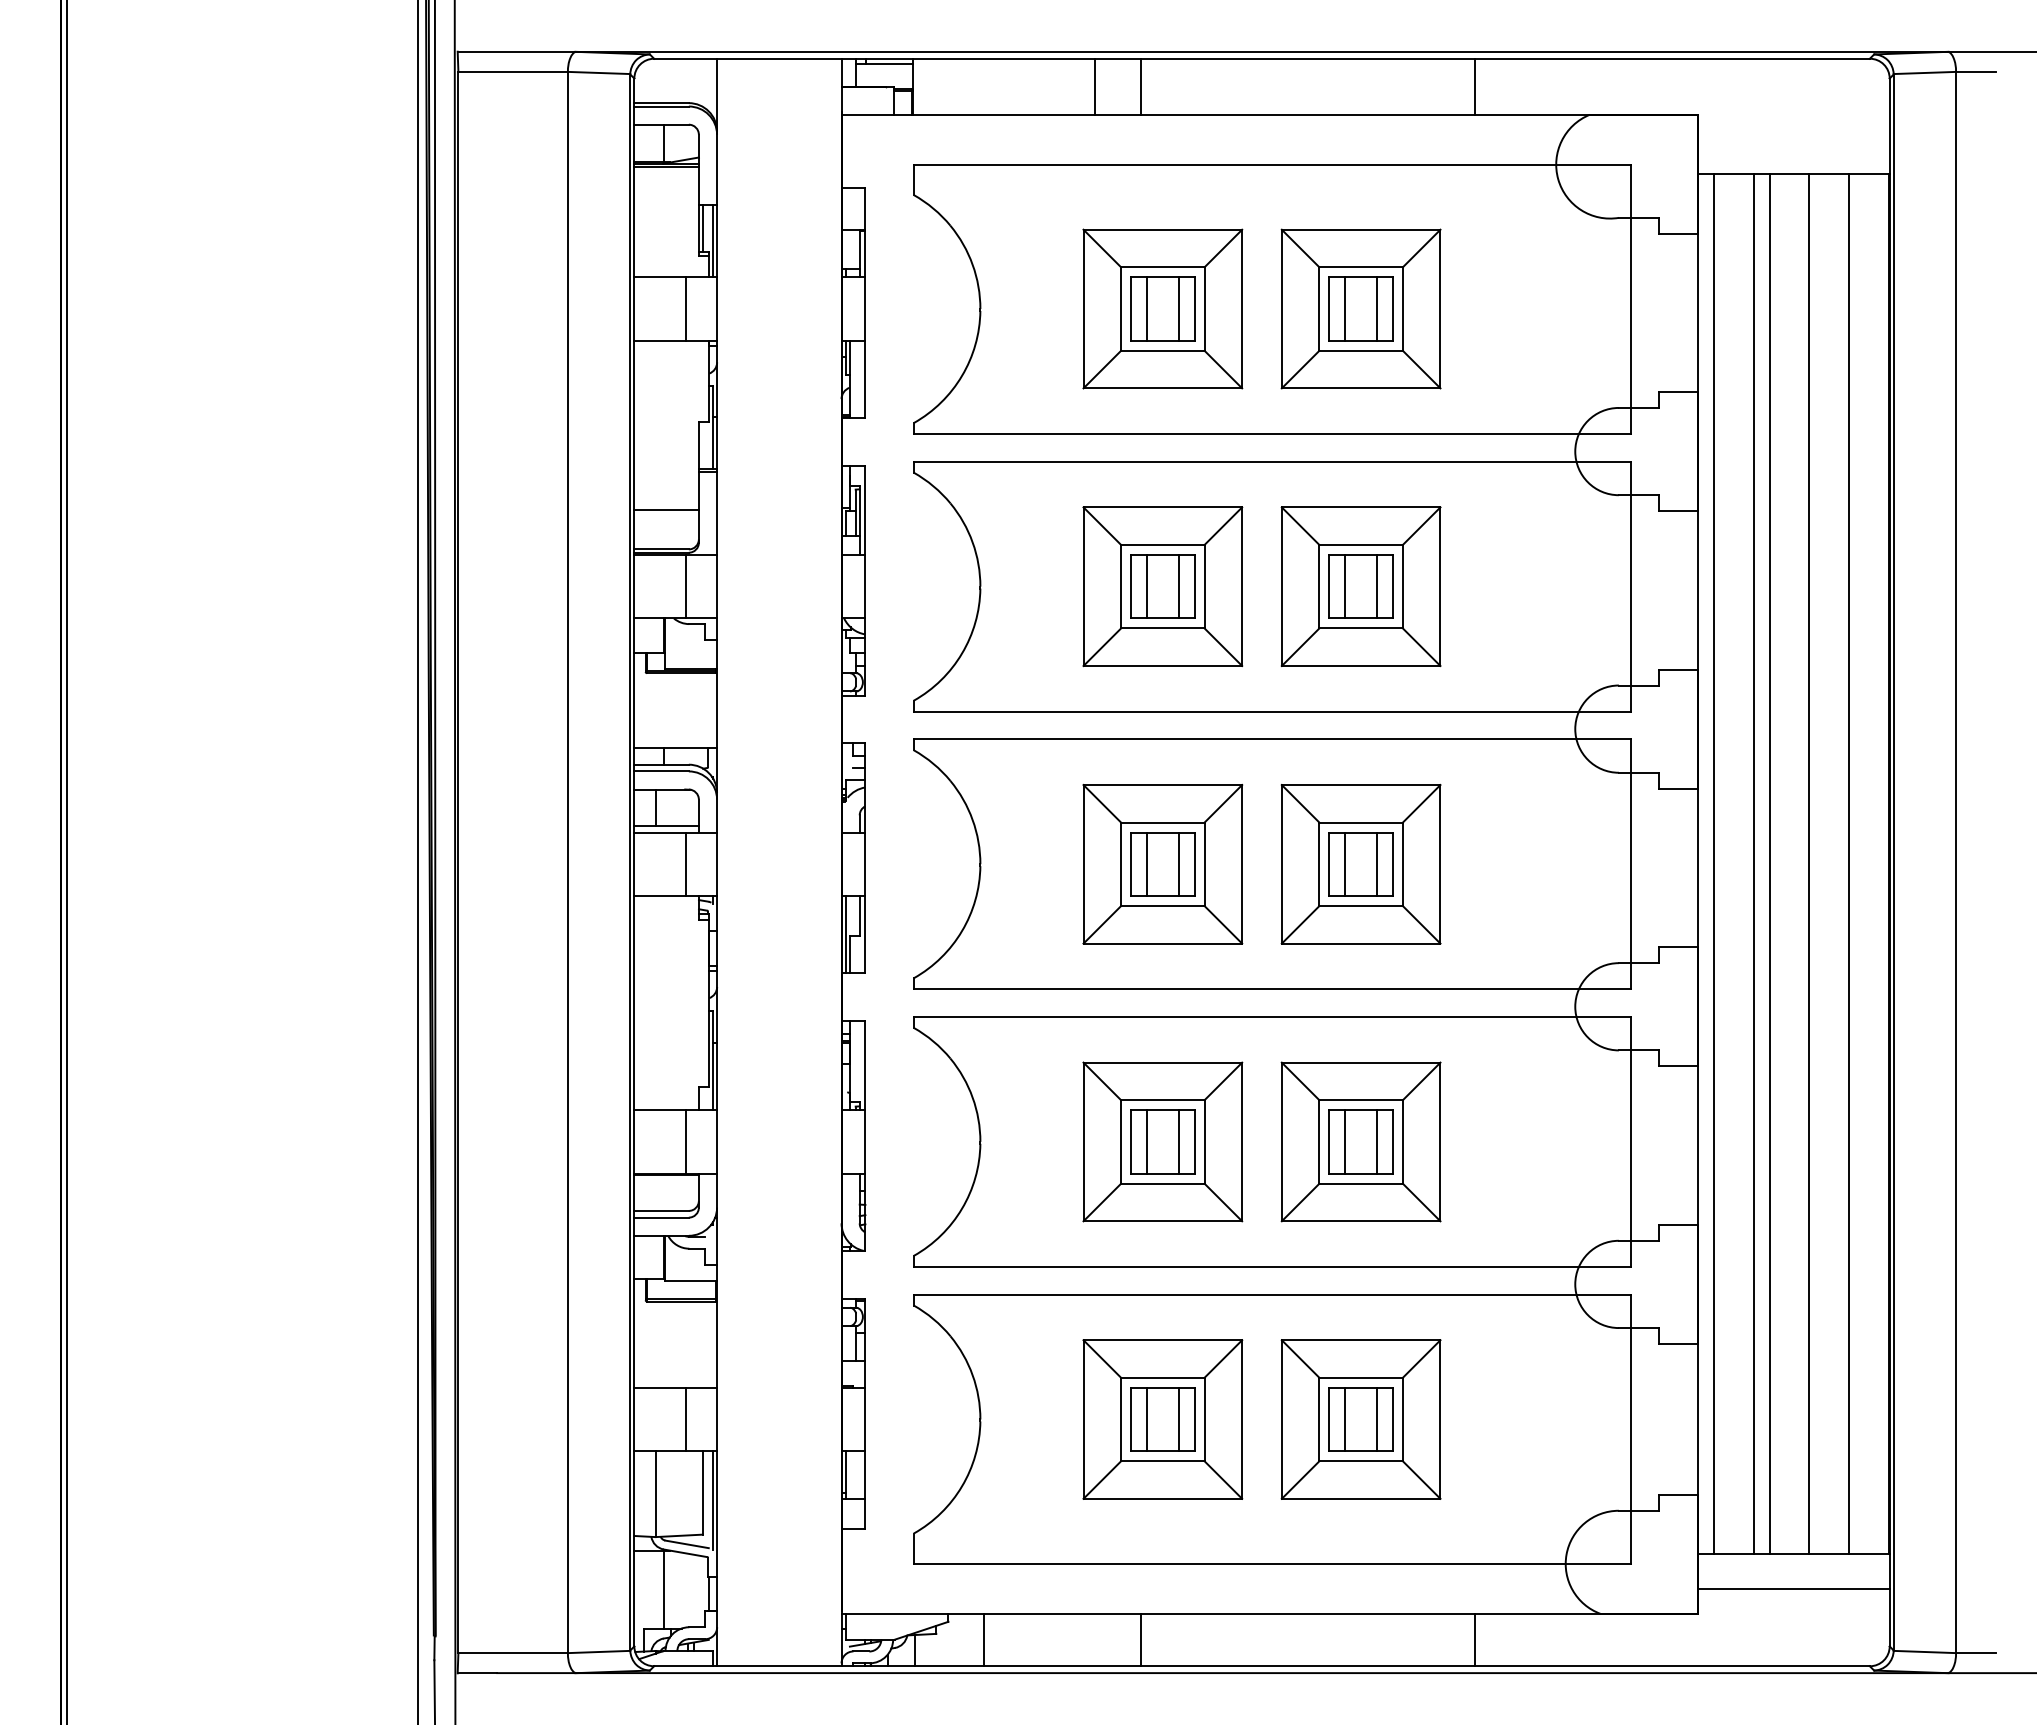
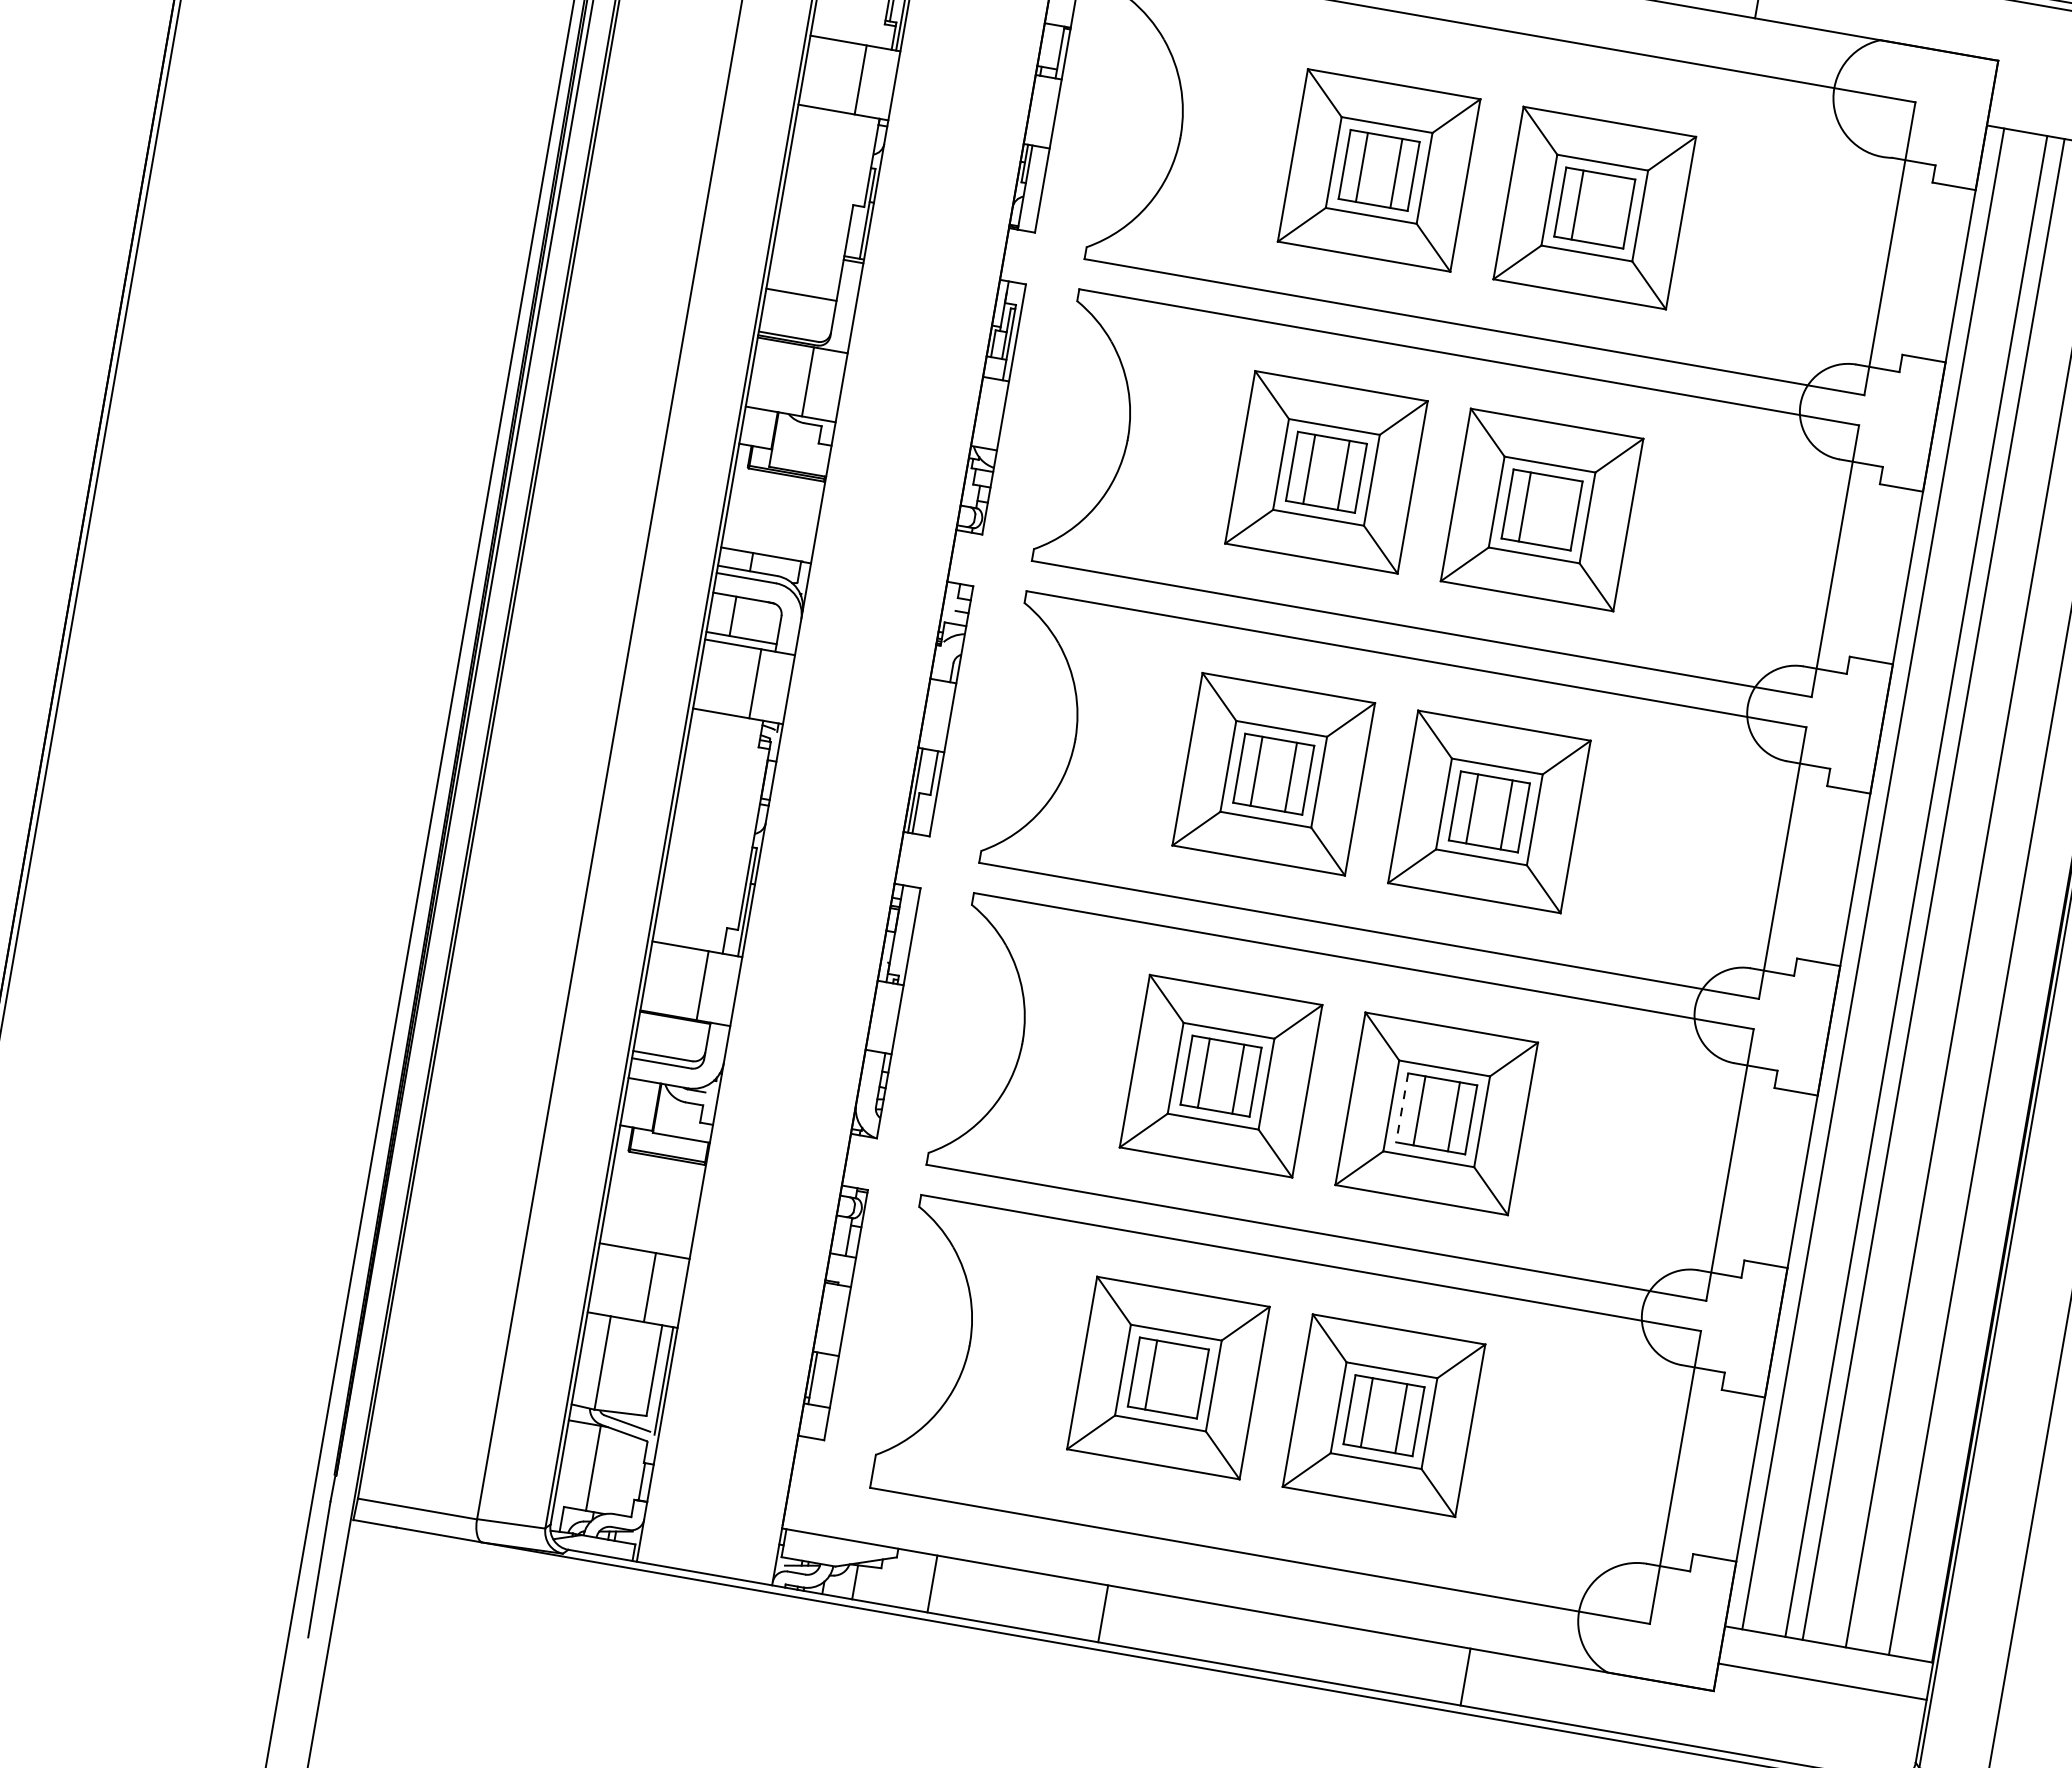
line: (1376, 308) -> (1611, 210), removed
line: (1376, 586) -> (1558, 512), removed
line: (1329, 1141) -> (1402, 1107), solid -> dashed
line: (1178, 1419) -> (1185, 1381), removed

